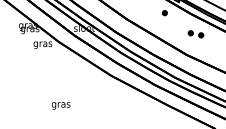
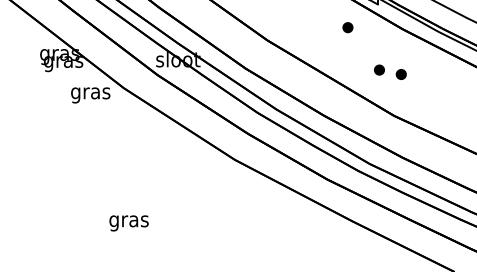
part: (195, 34) -> (389, 72), moved

